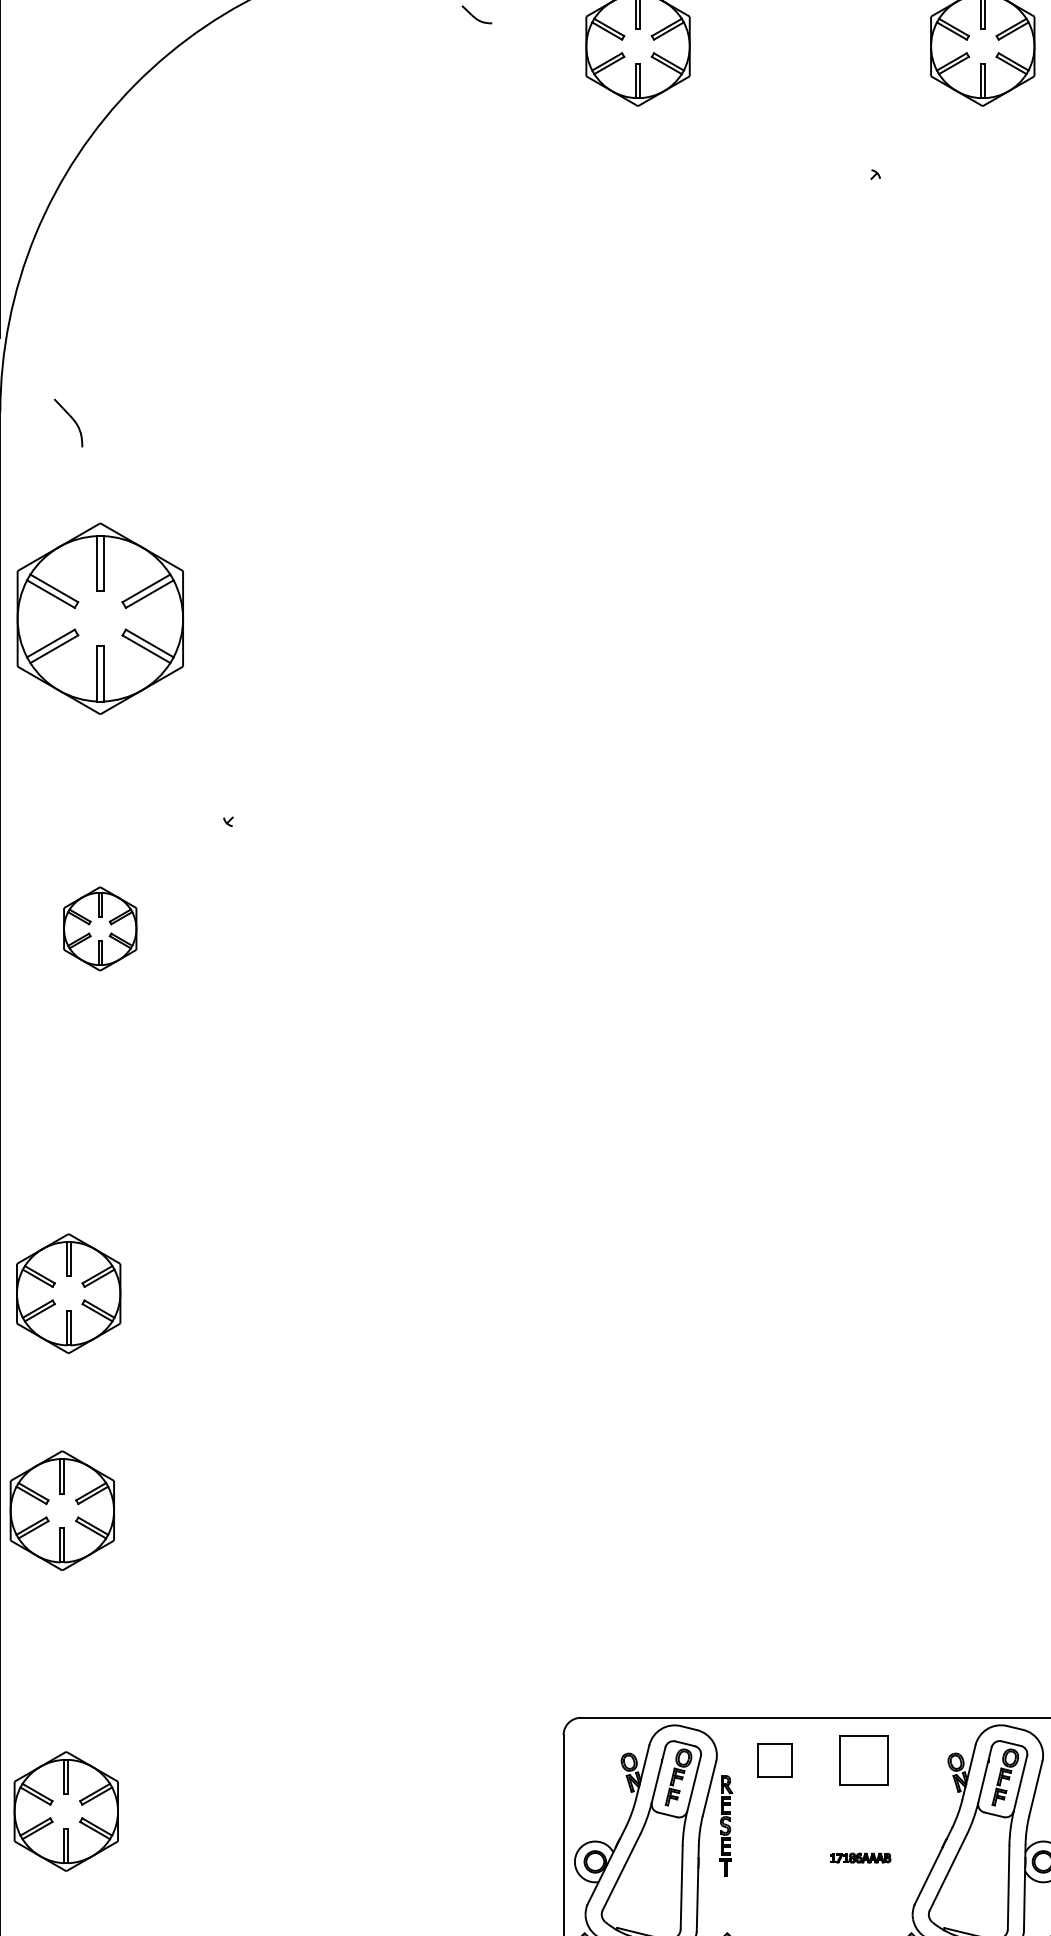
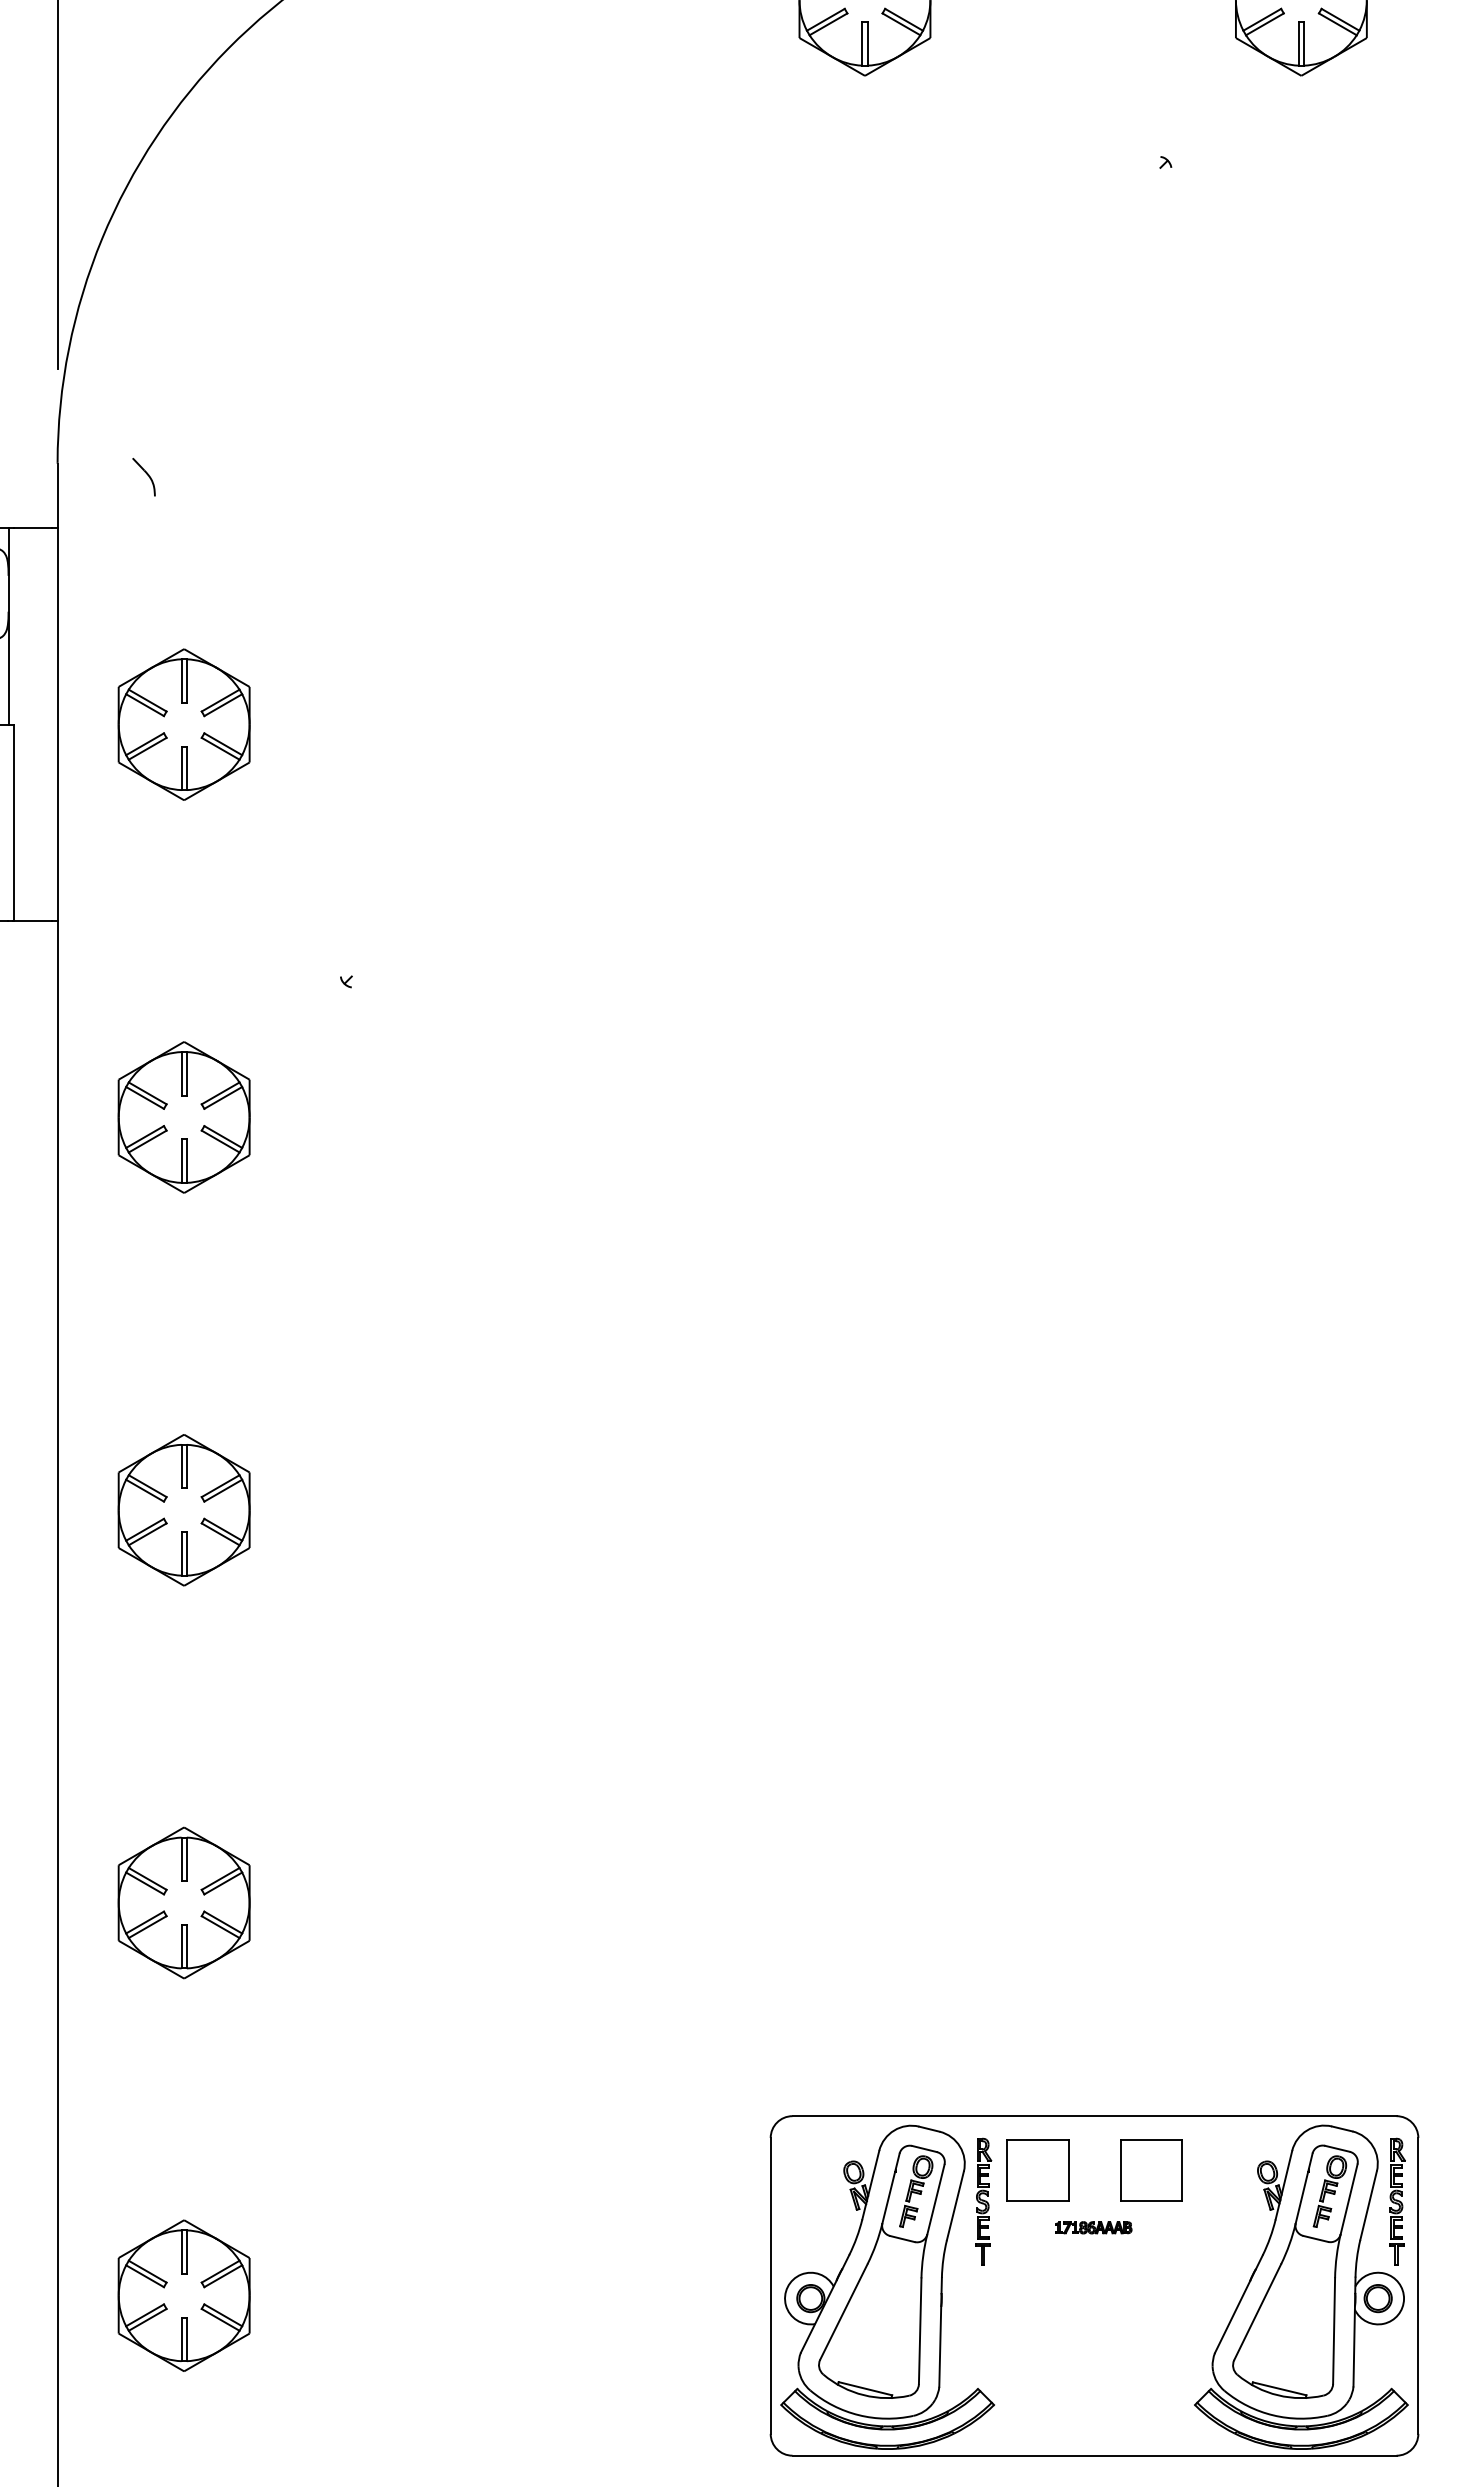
part: (68, 423) -> (143, 477), size x0.62
part: (99, 618) -> (183, 724), size x0.62
part: (99, 928) -> (183, 1117), size x1.43
part: (68, 1293) -> (183, 1510), moved
part: (61, 1510) -> (183, 1902), moved
part: (774, 1760) -> (1037, 2170), size x1.43
part: (65, 1811) -> (183, 2295), moved
part: (726, 1825) -> (983, 2201), moved
part: (860, 1857) -> (1093, 2227), moved

